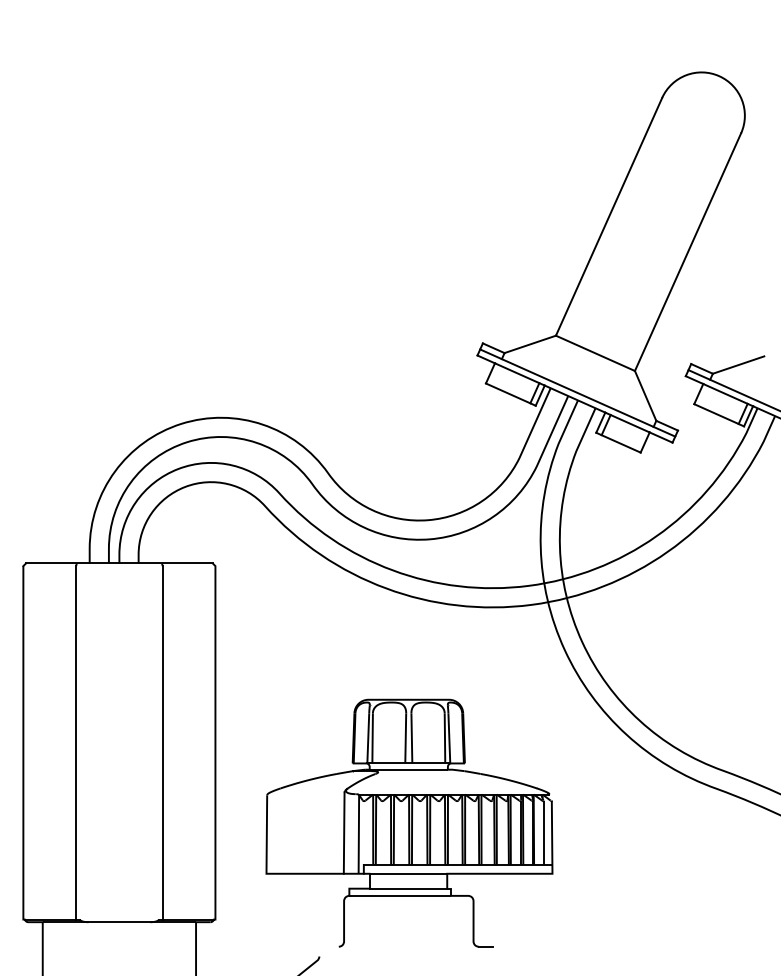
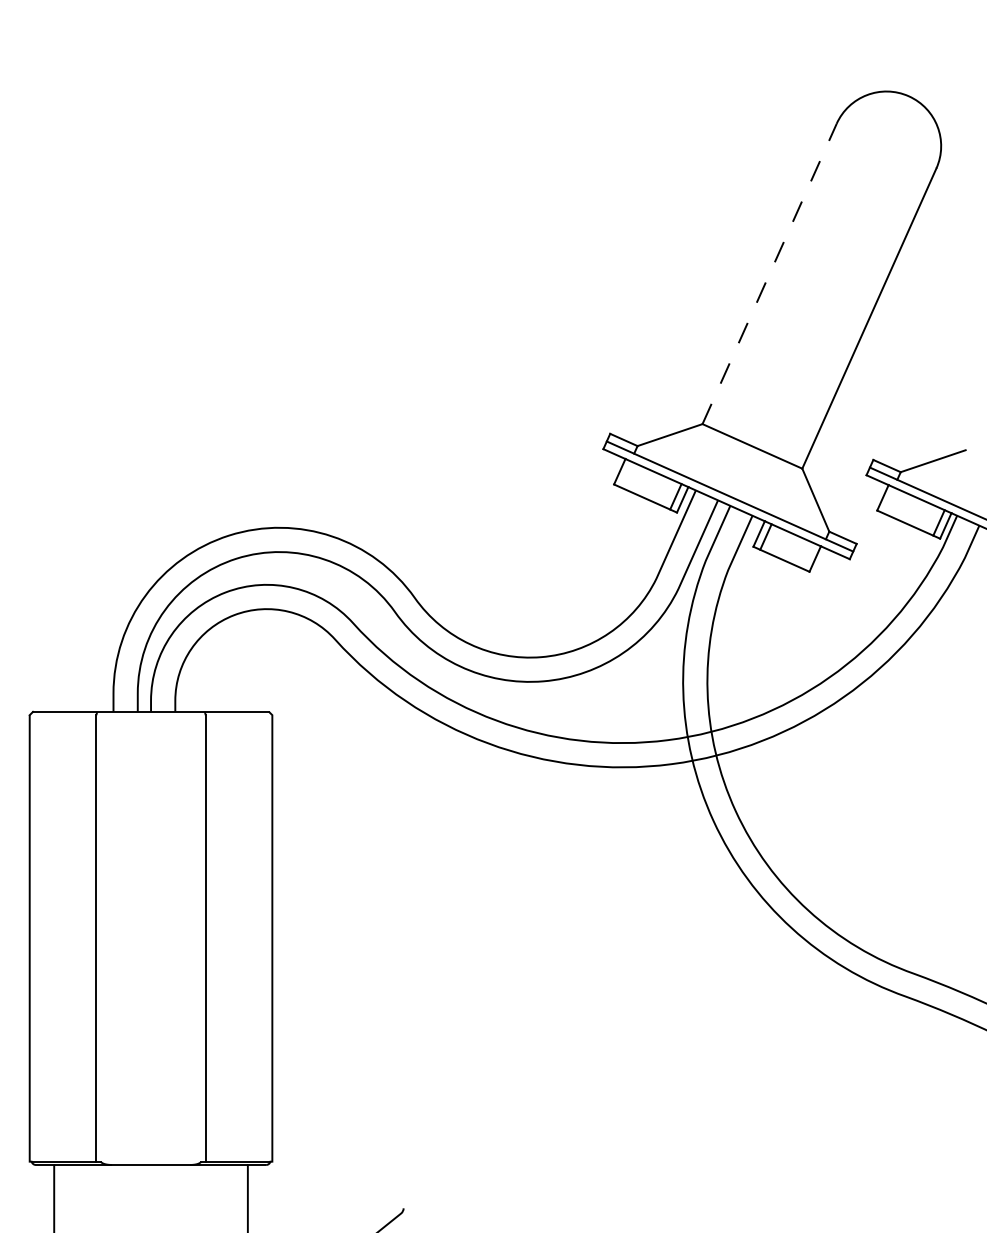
line: (608, 216) -> (769, 273), solid -> dashed
part: (409, 822) -> (517, 1039), removed

